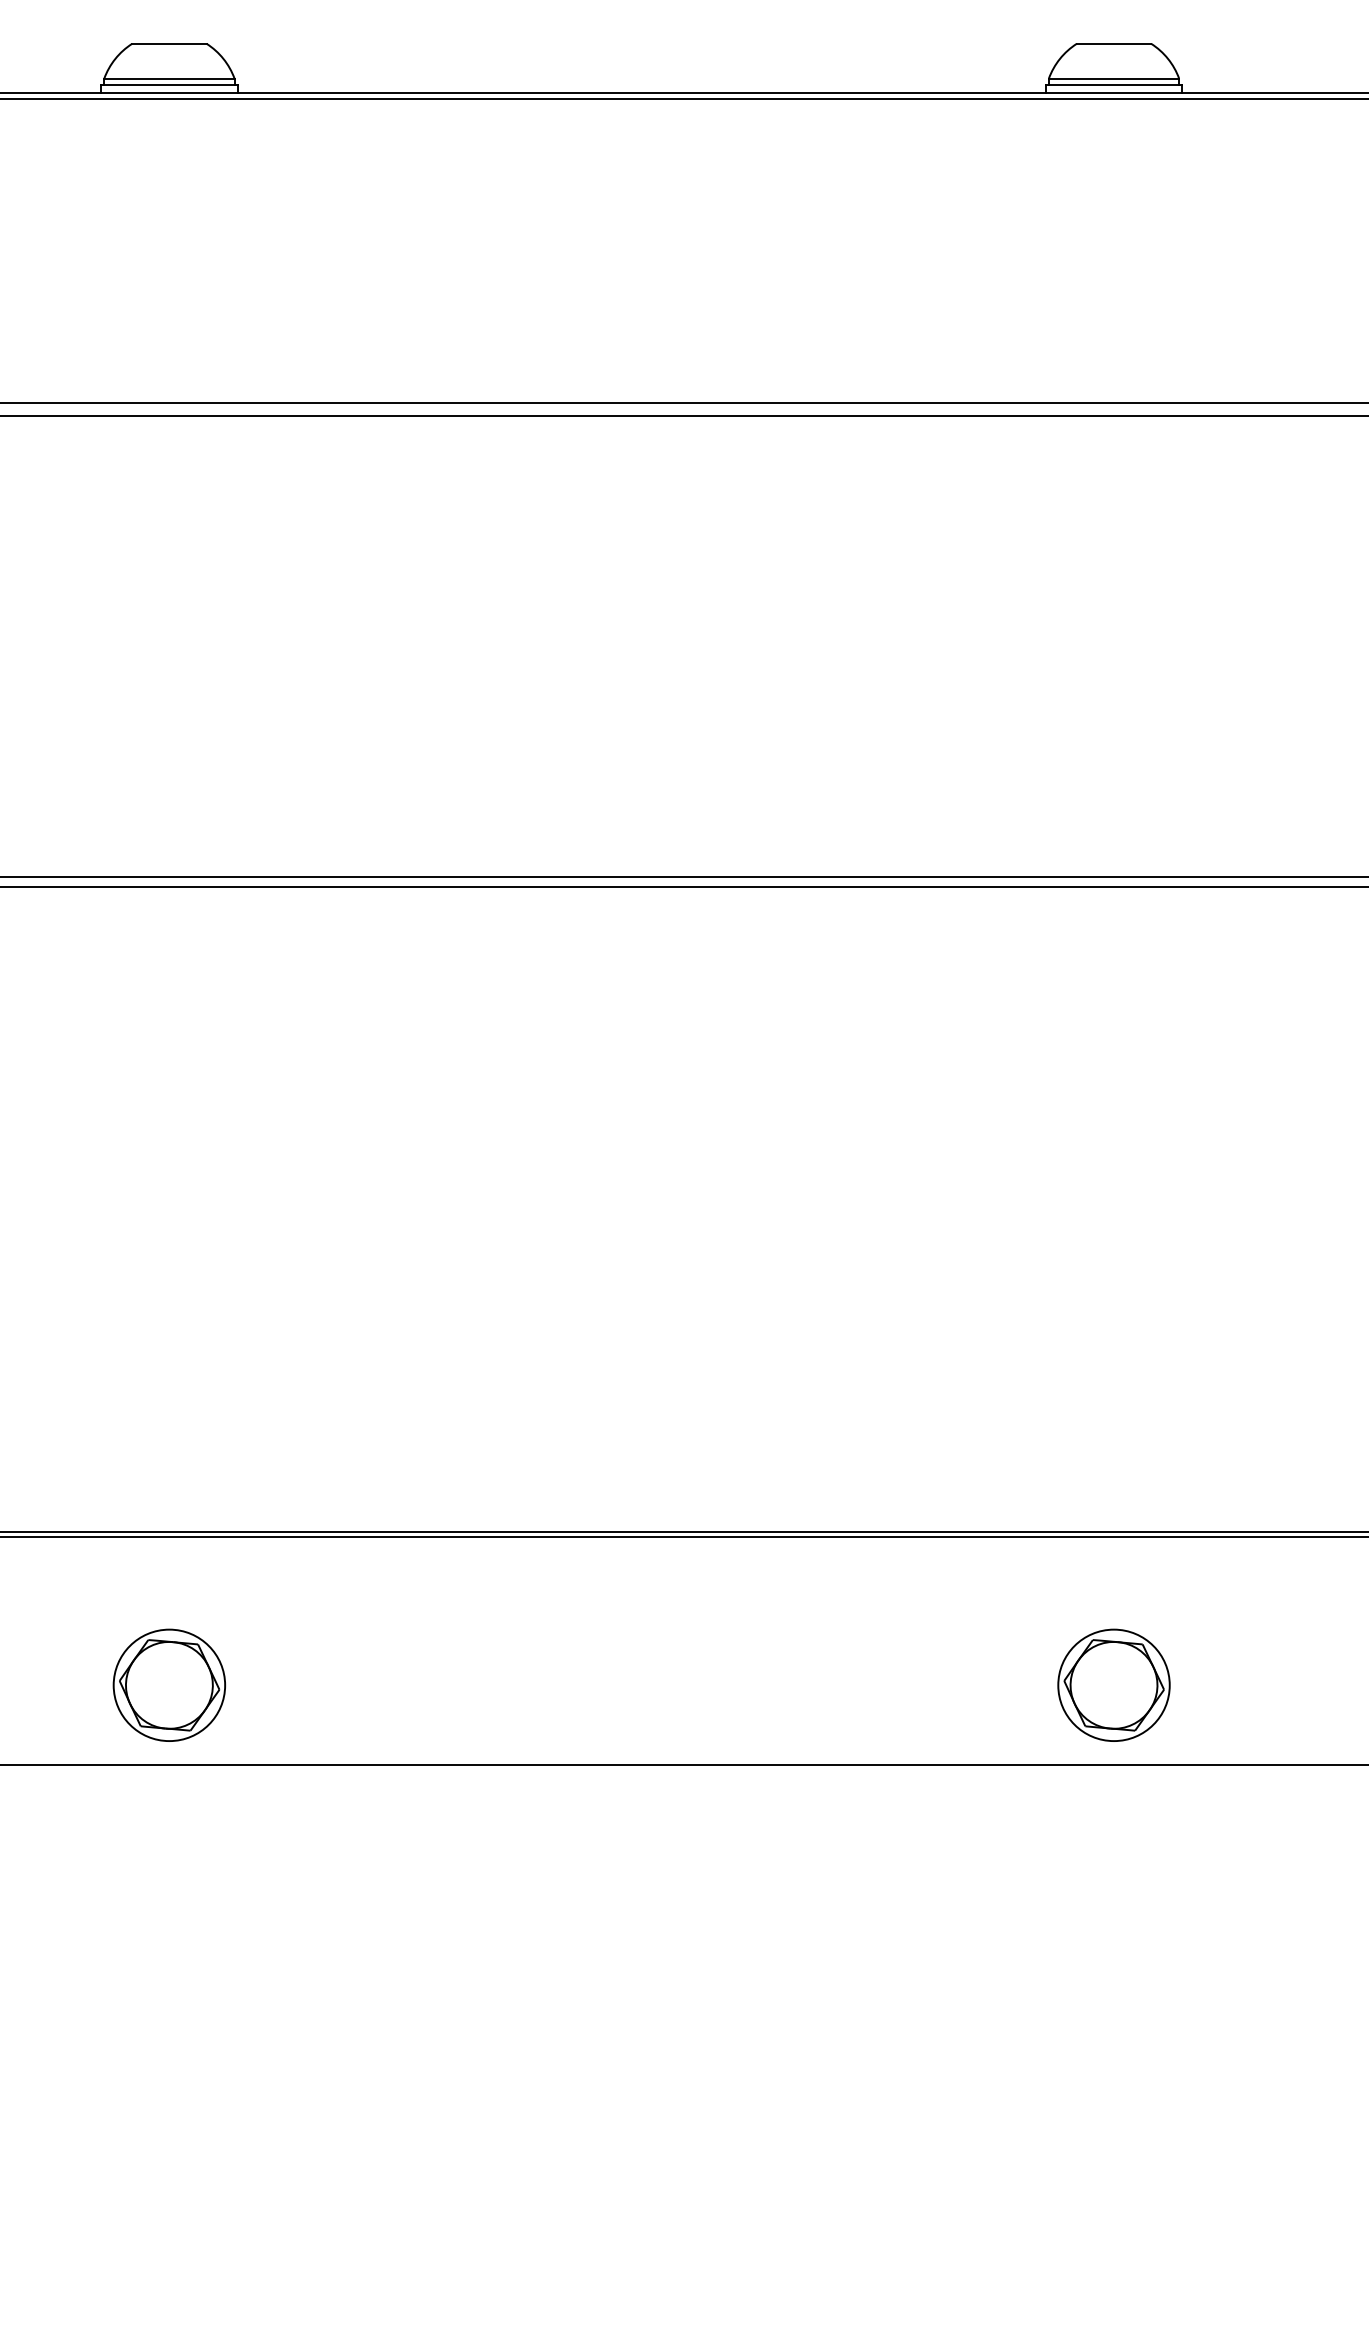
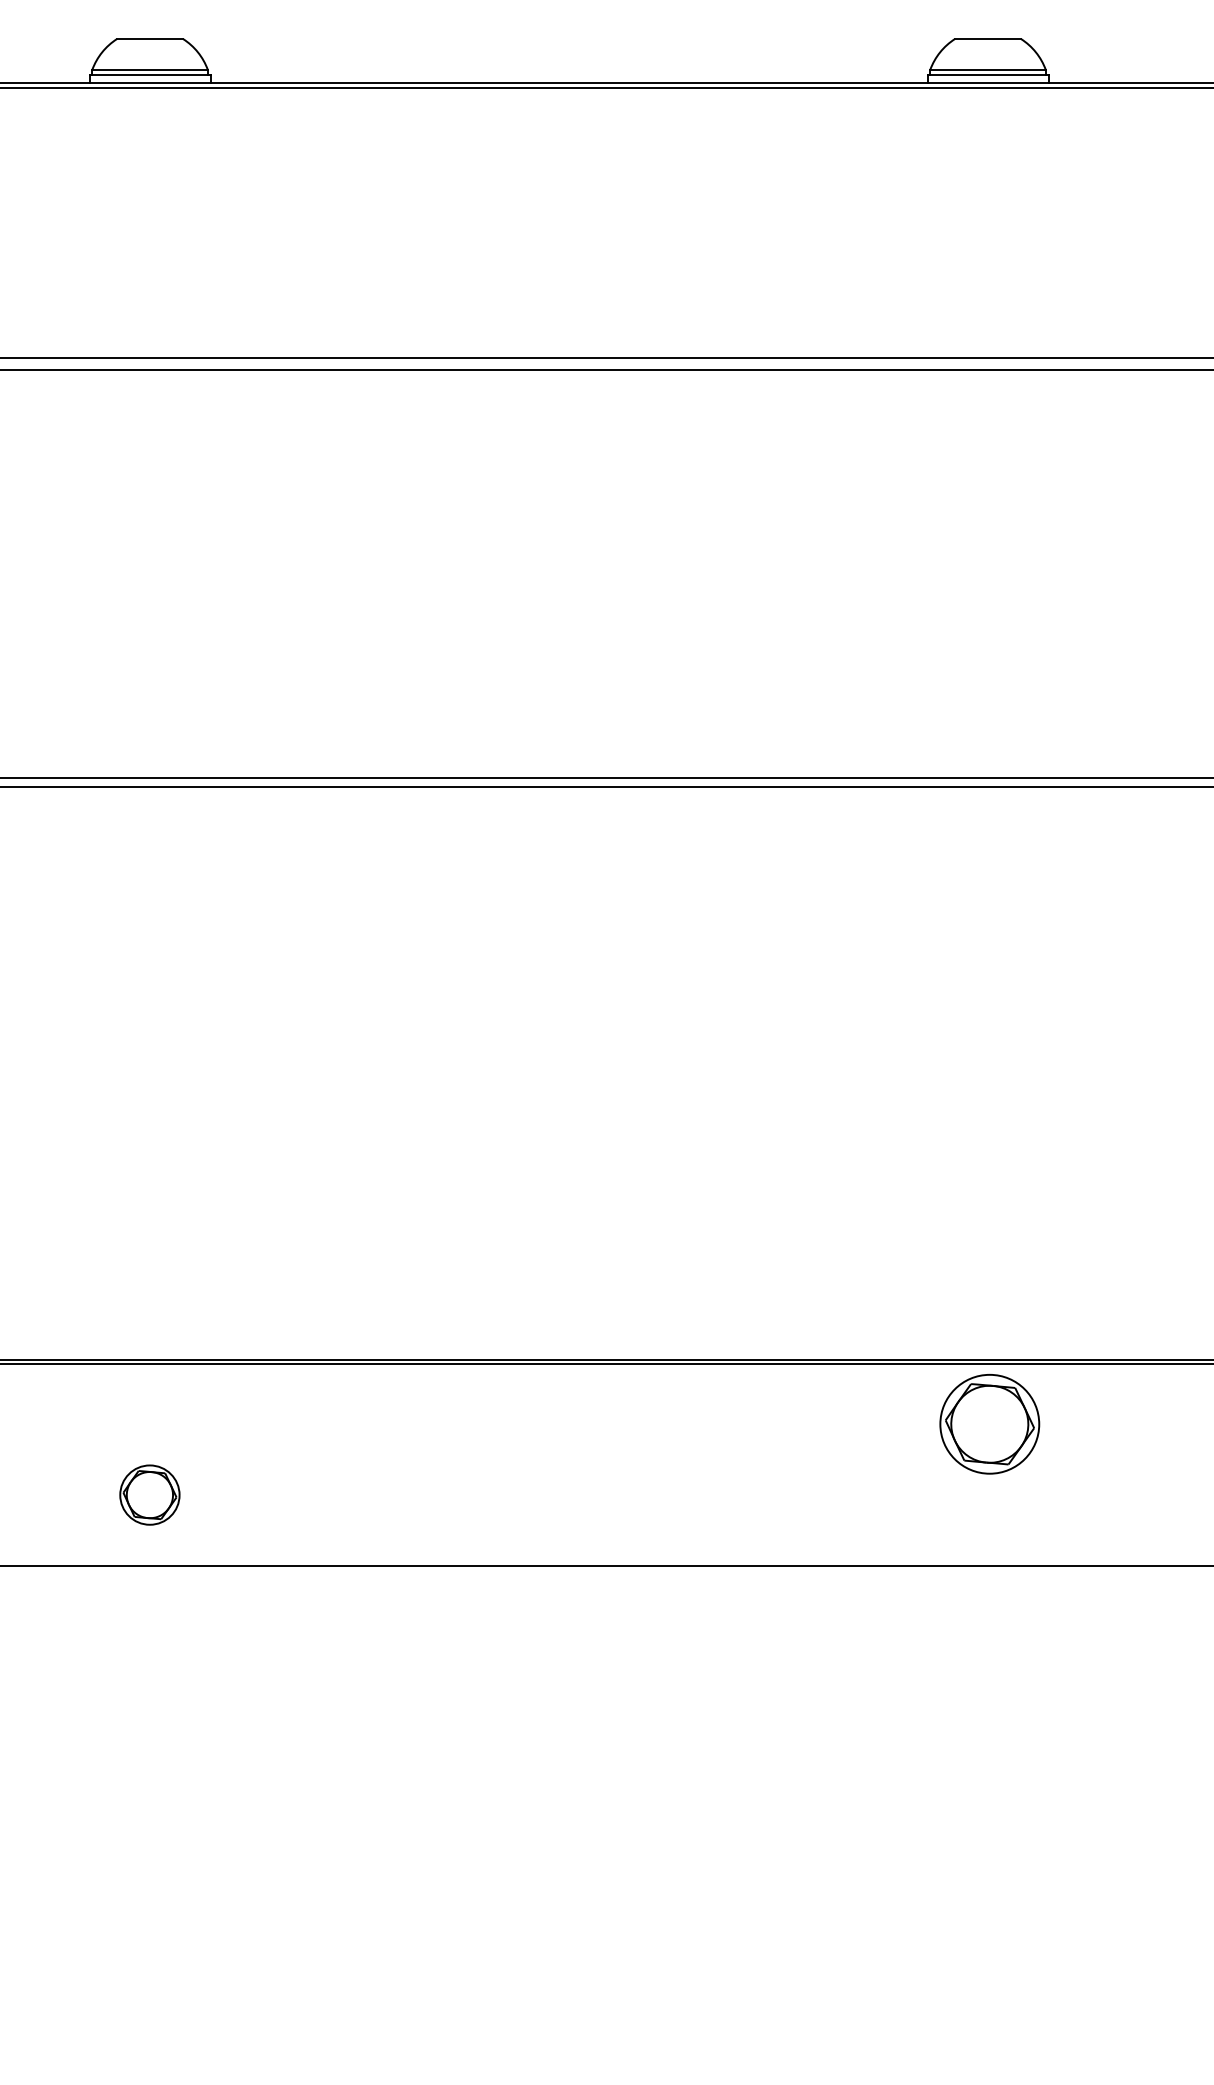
part: (168, 1684) -> (149, 1494), size x0.6
part: (1113, 1684) -> (989, 1423), moved

